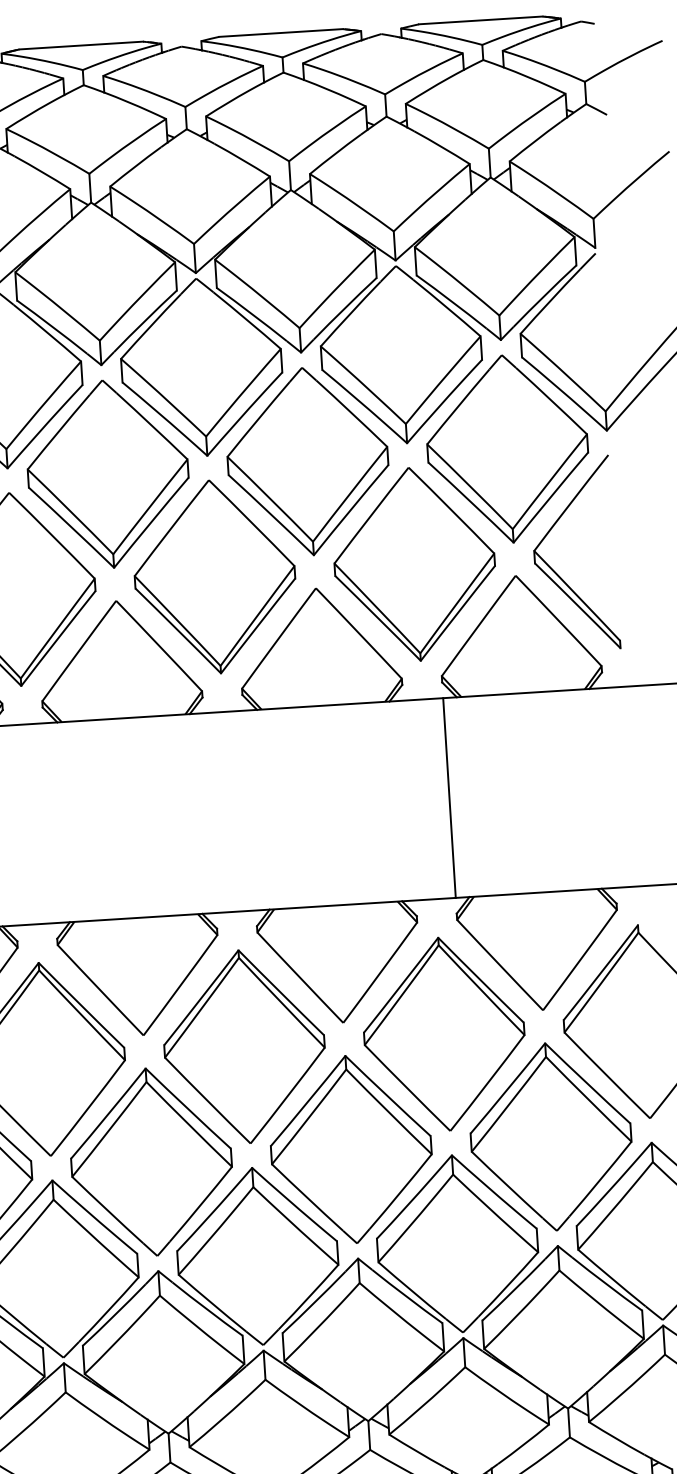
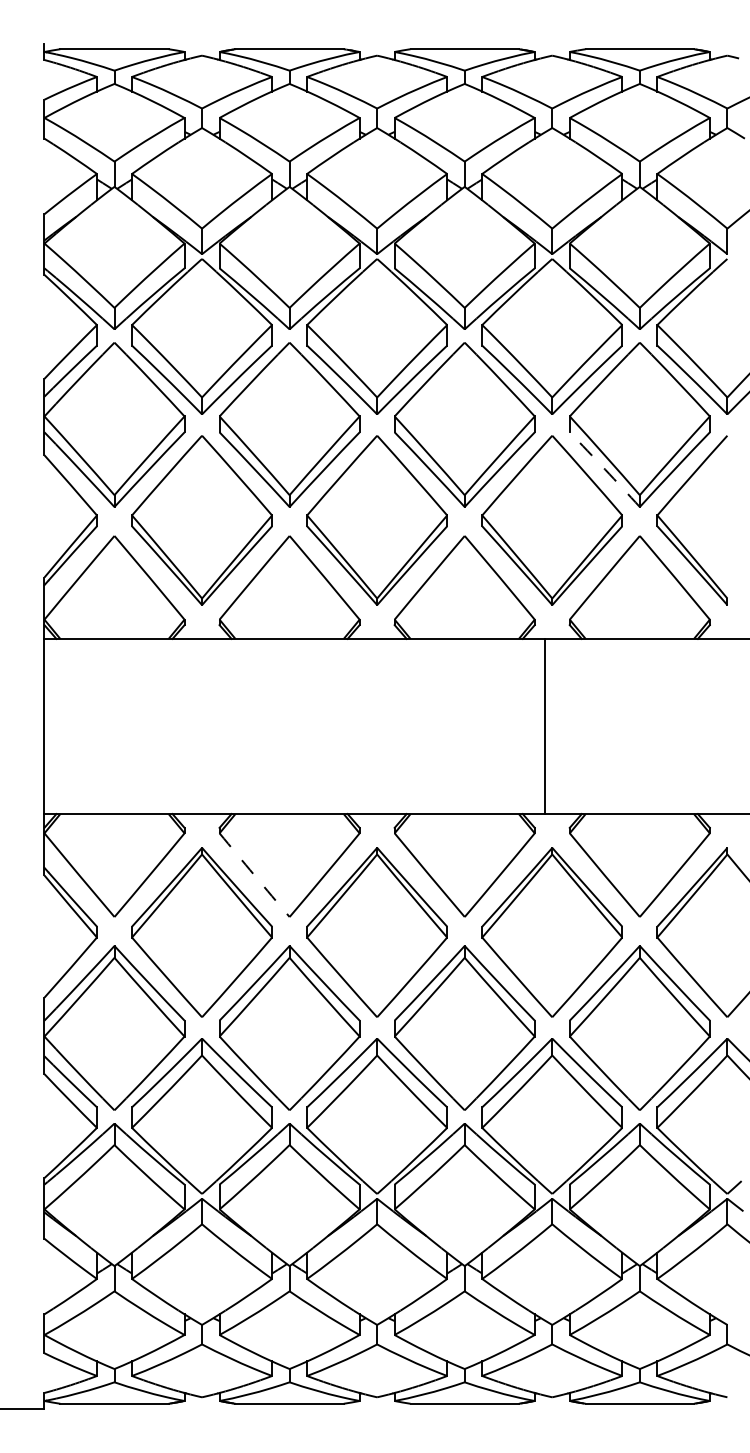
arc: (471, 502) -> (605, 469), solid -> dashed
line: (449, 798) -> (544, 726), moved
arc: (100, 990) -> (254, 875), solid -> dashed

